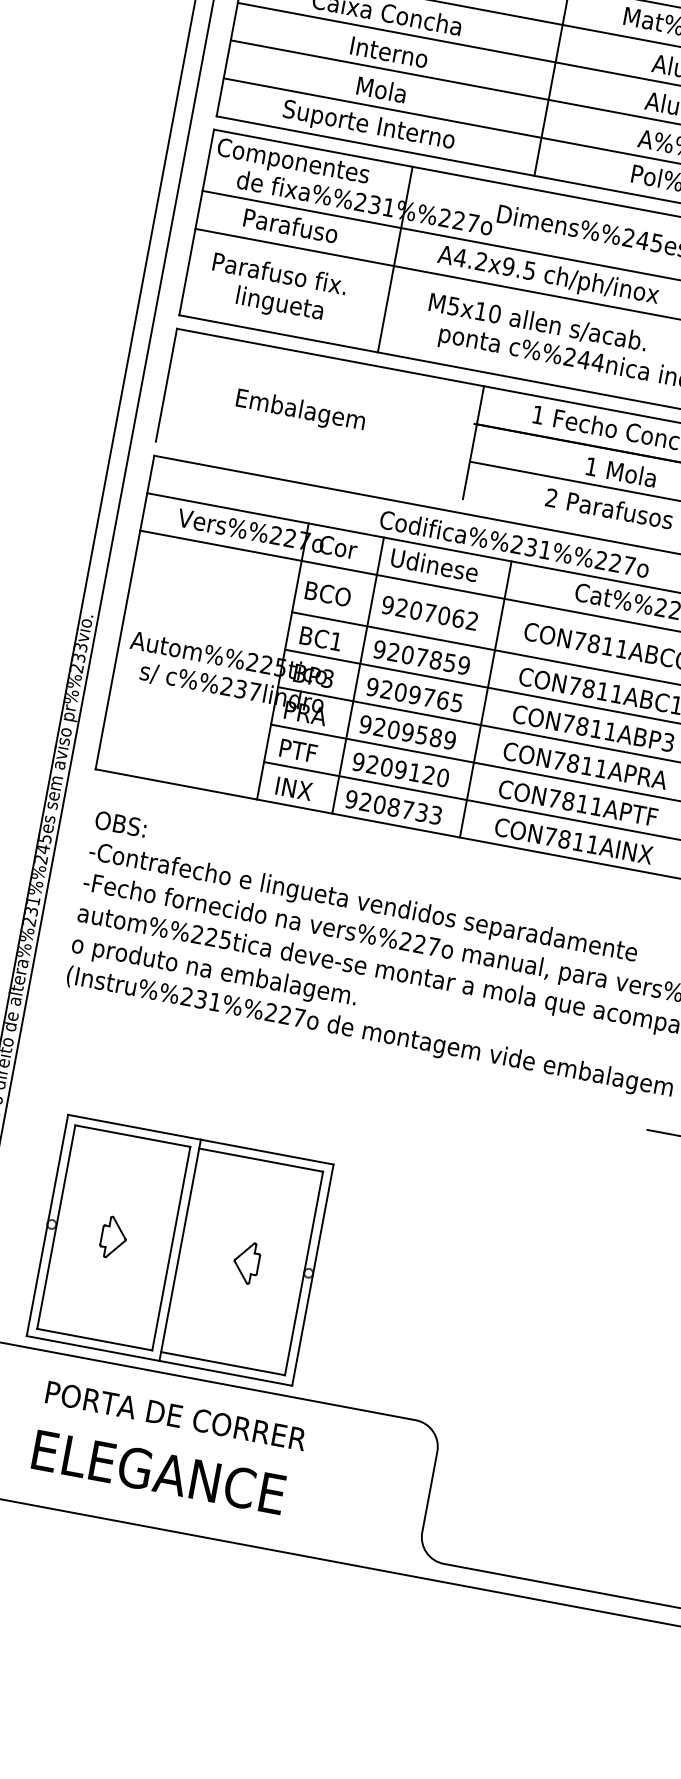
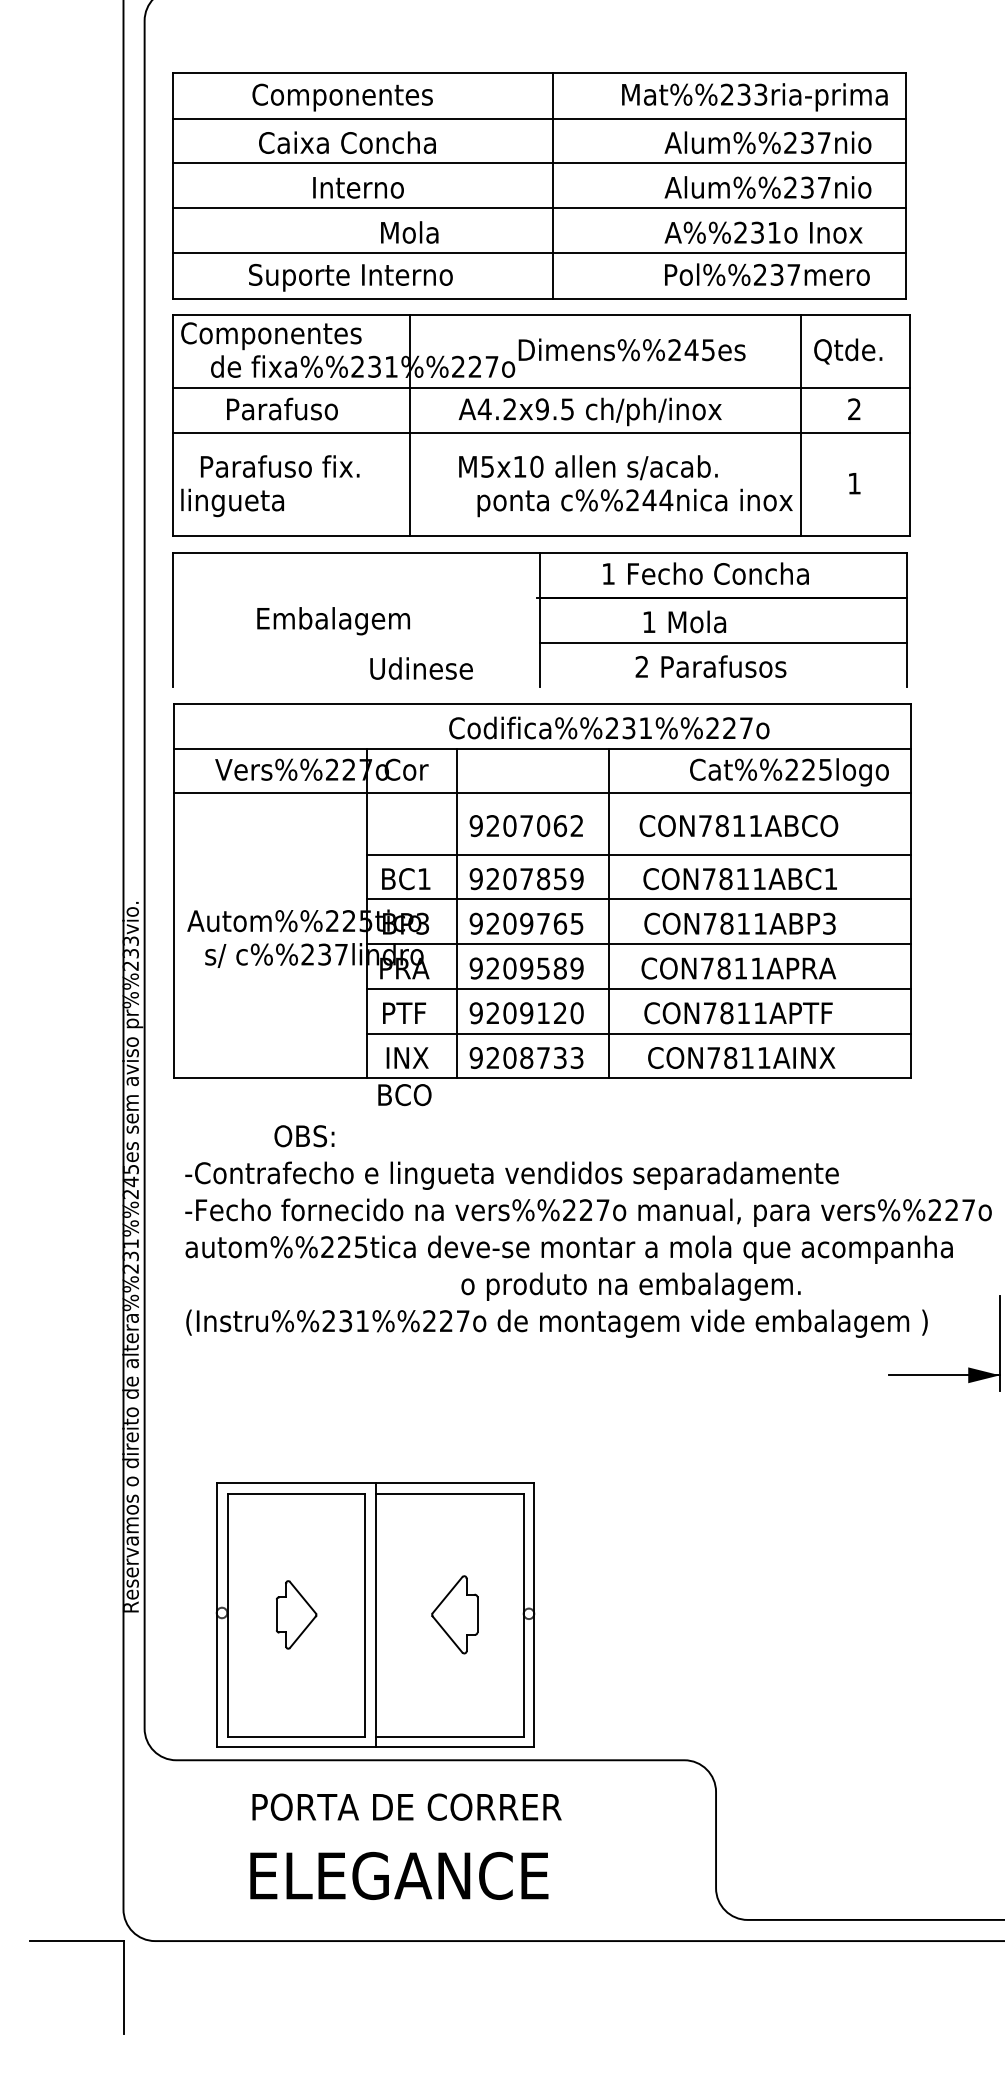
text: (381, 89) -> (409, 232), moved
text: (279, 304) -> (232, 502), moved
text: (621, 471) -> (684, 621), moved
text: (434, 565) -> (421, 668), moved
text: (327, 594) -> (404, 1095), moved
text: (120, 824) -> (304, 1136), moved
text: (213, 971) -> (630, 1286), moved
part: (113, 1238) -> (296, 1615), size x1.4
part: (246, 1263) -> (455, 1615), size x1.6

